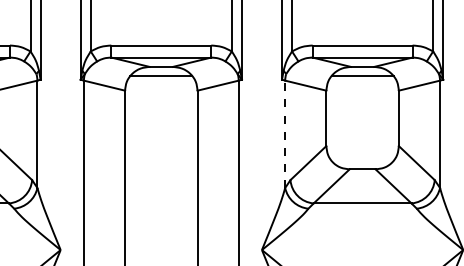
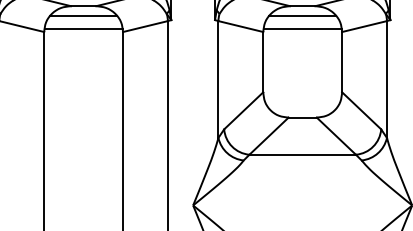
line: (161, 88) -> (83, 29), added
line: (362, 88) -> (302, 29), added
line: (285, 134) -> (218, 79), dashed -> solid

